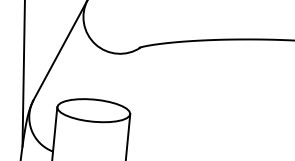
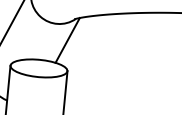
line: (130, 74) -> (67, 40), added

